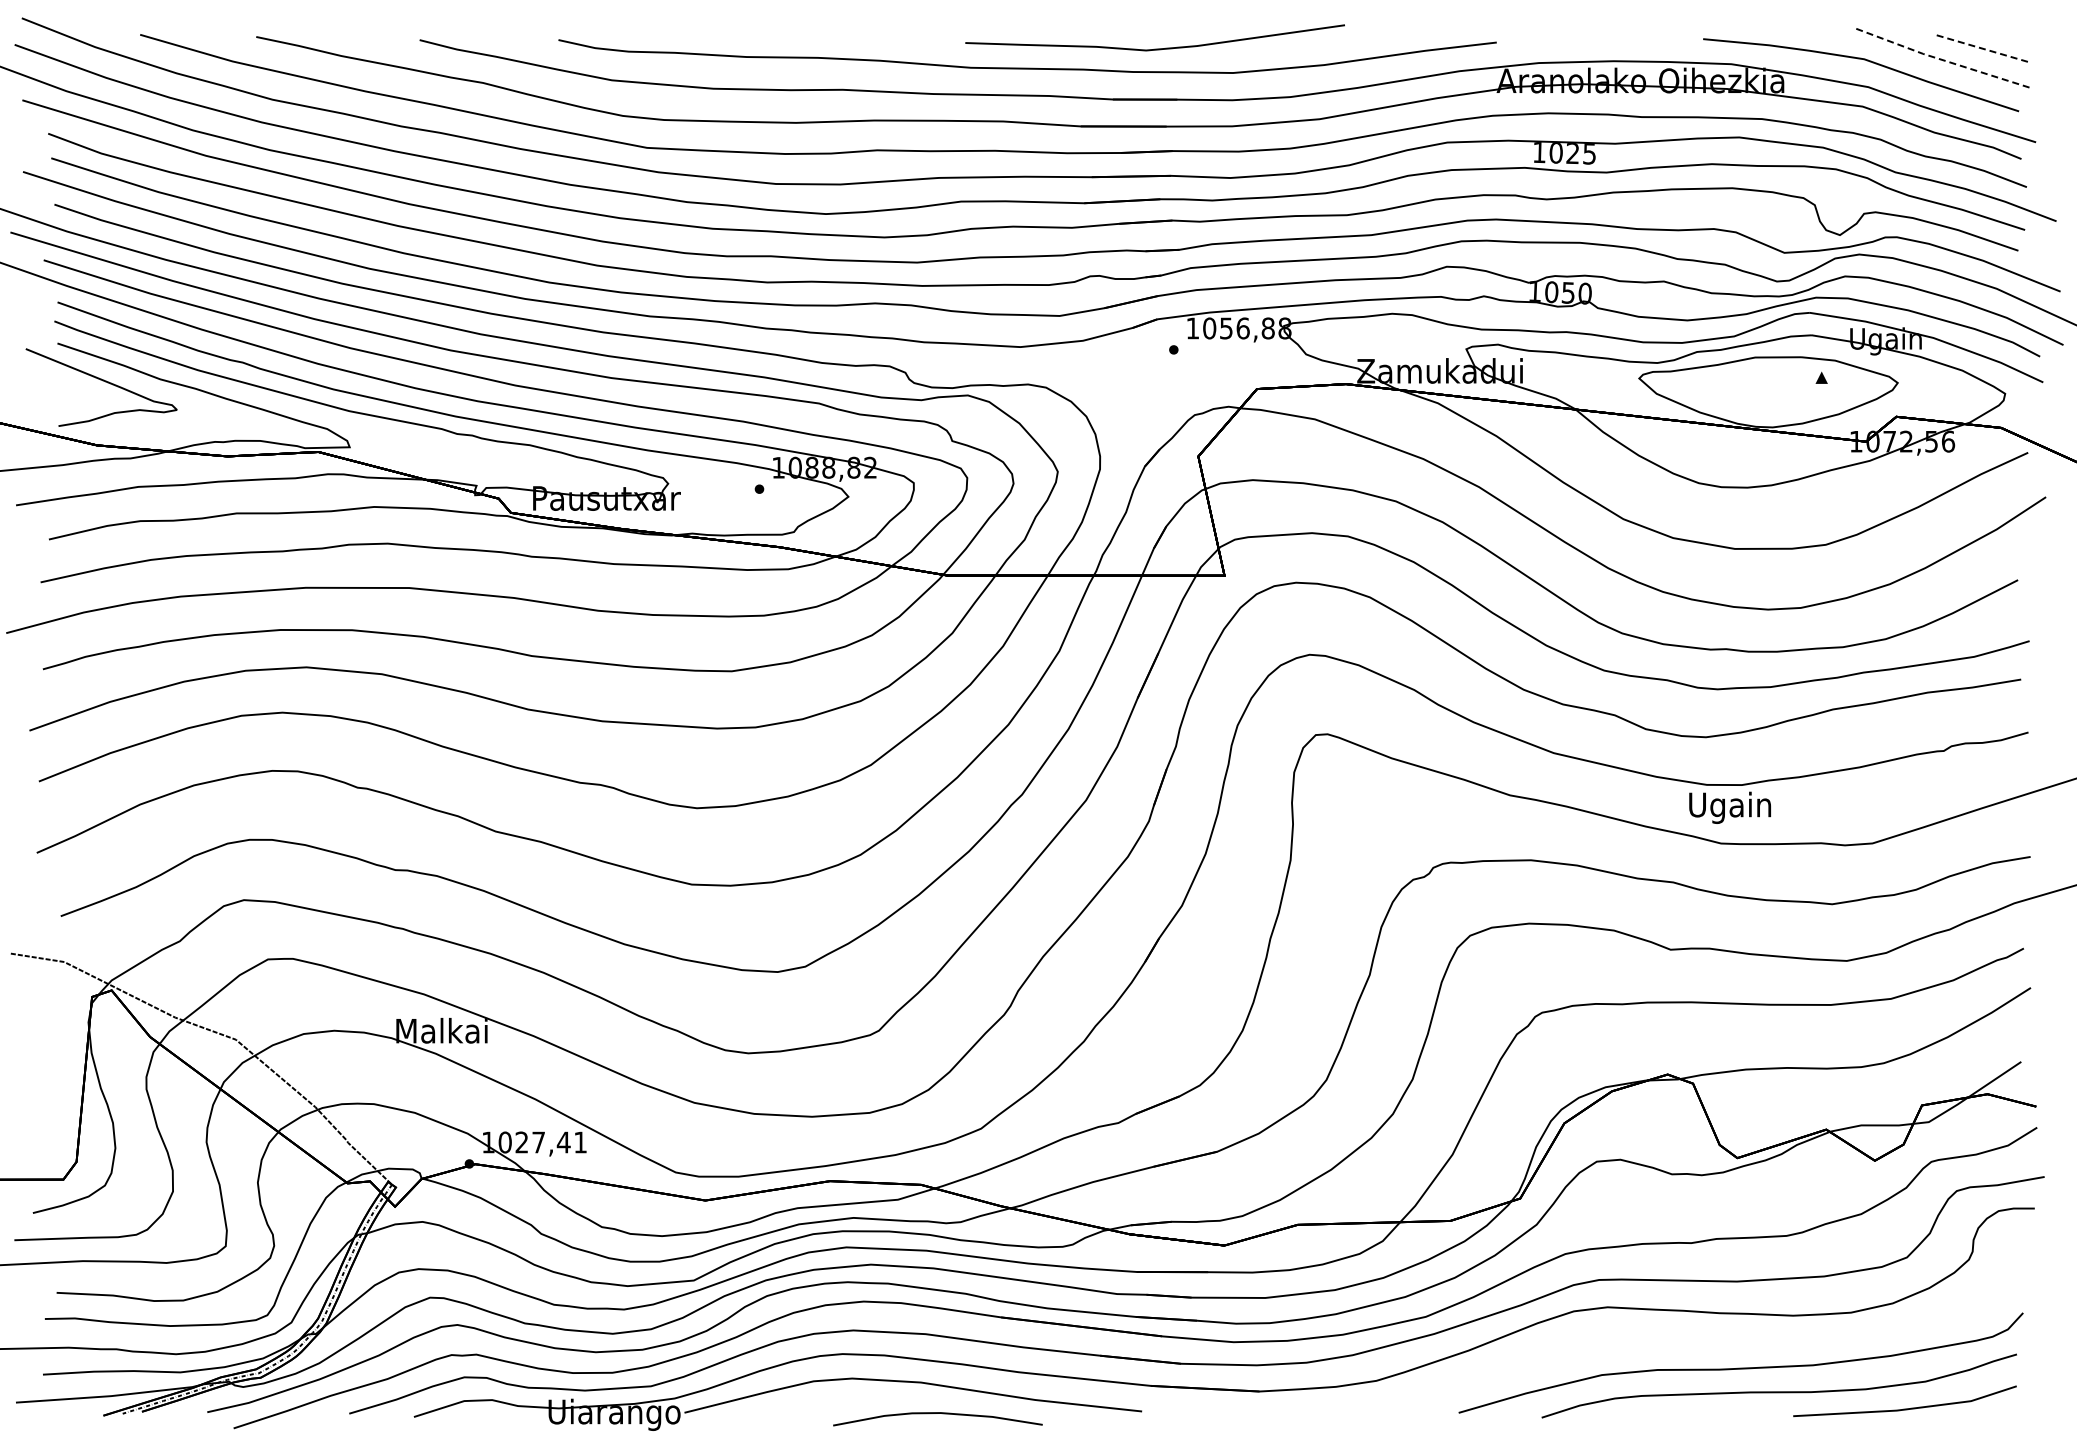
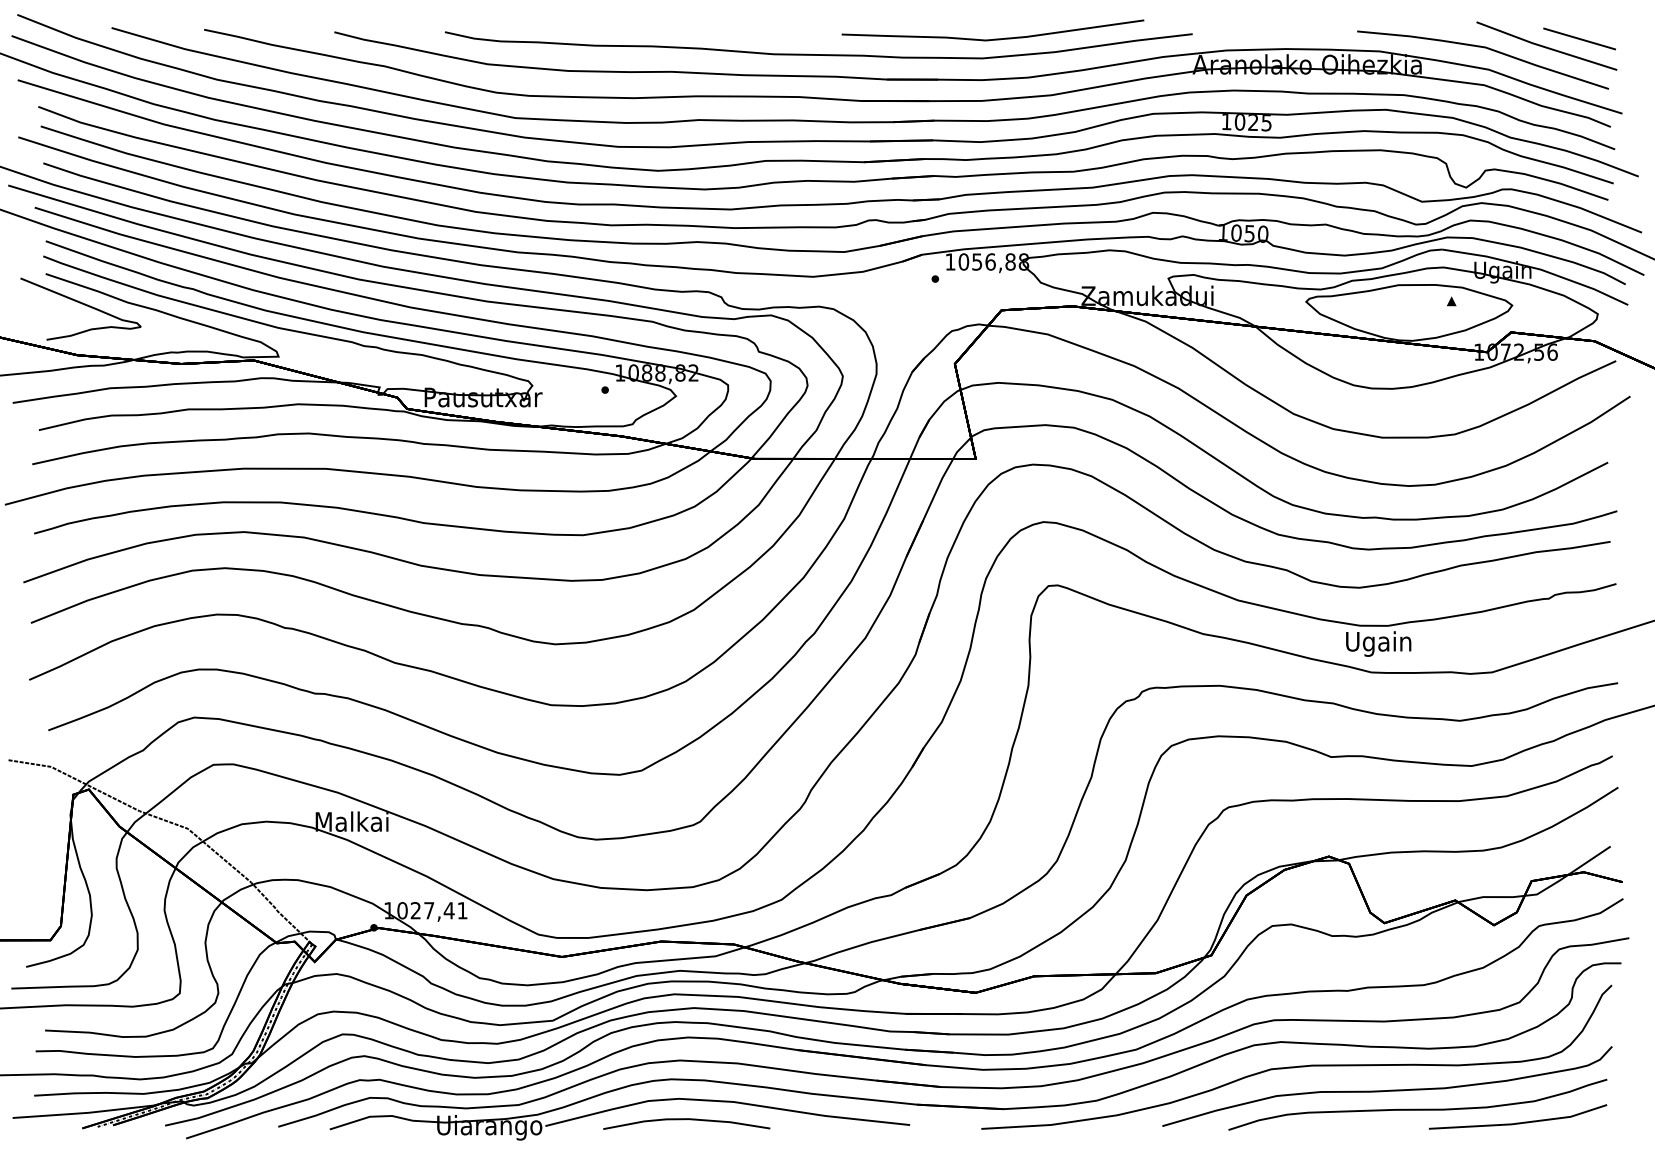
curve: (1154, 48) -> (992, 38), moved
line: (1982, 48) -> (1579, 38), dashed -> solid
line: (1940, 59) -> (1546, 47), dashed -> solid
curve: (1627, 1337) -> (1296, 1066), added
curve: (937, 1413) -> (686, 1119), moved

